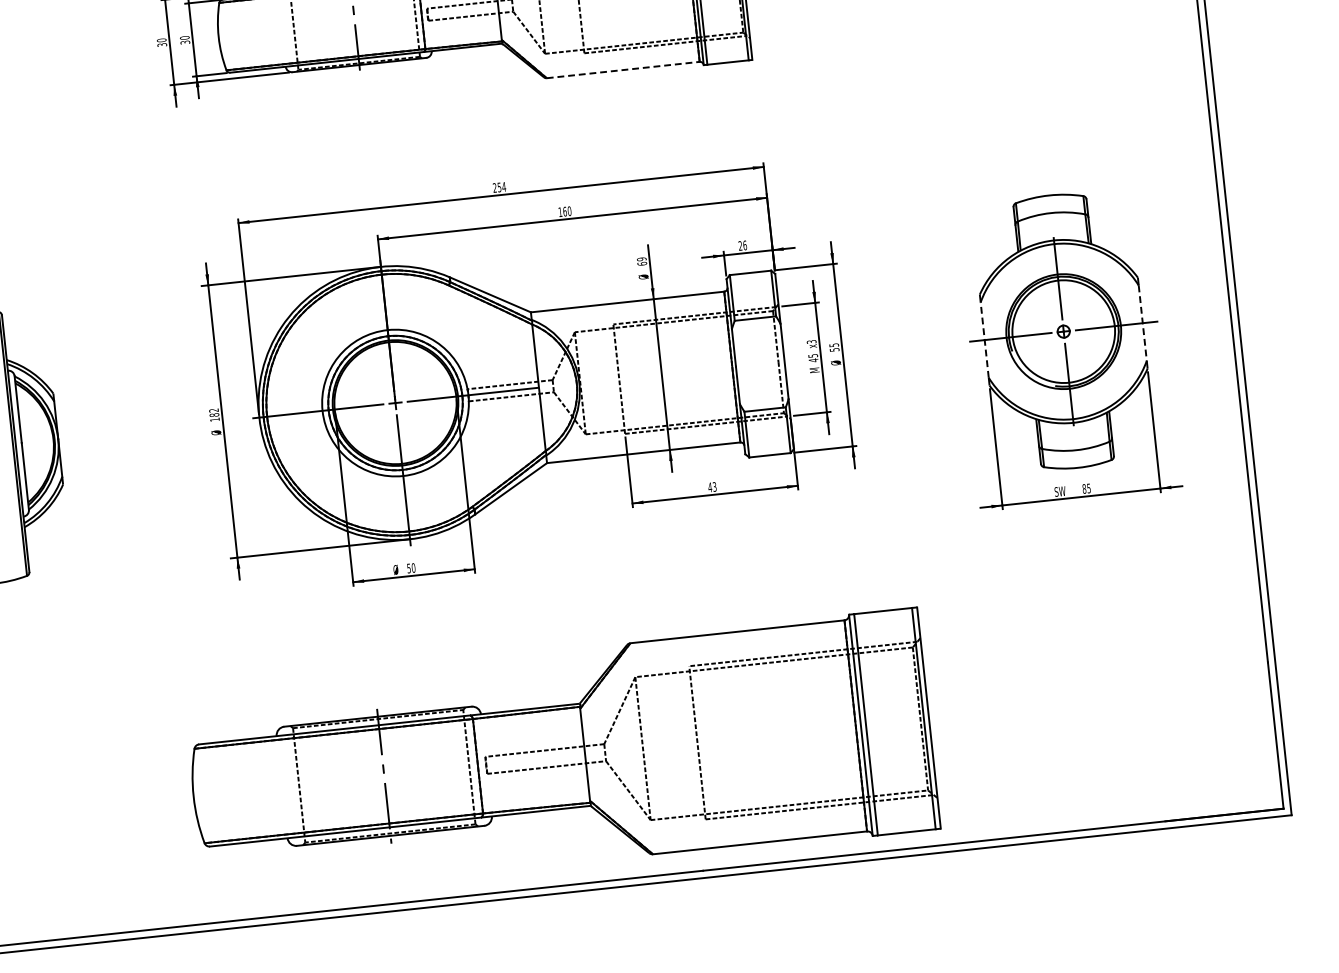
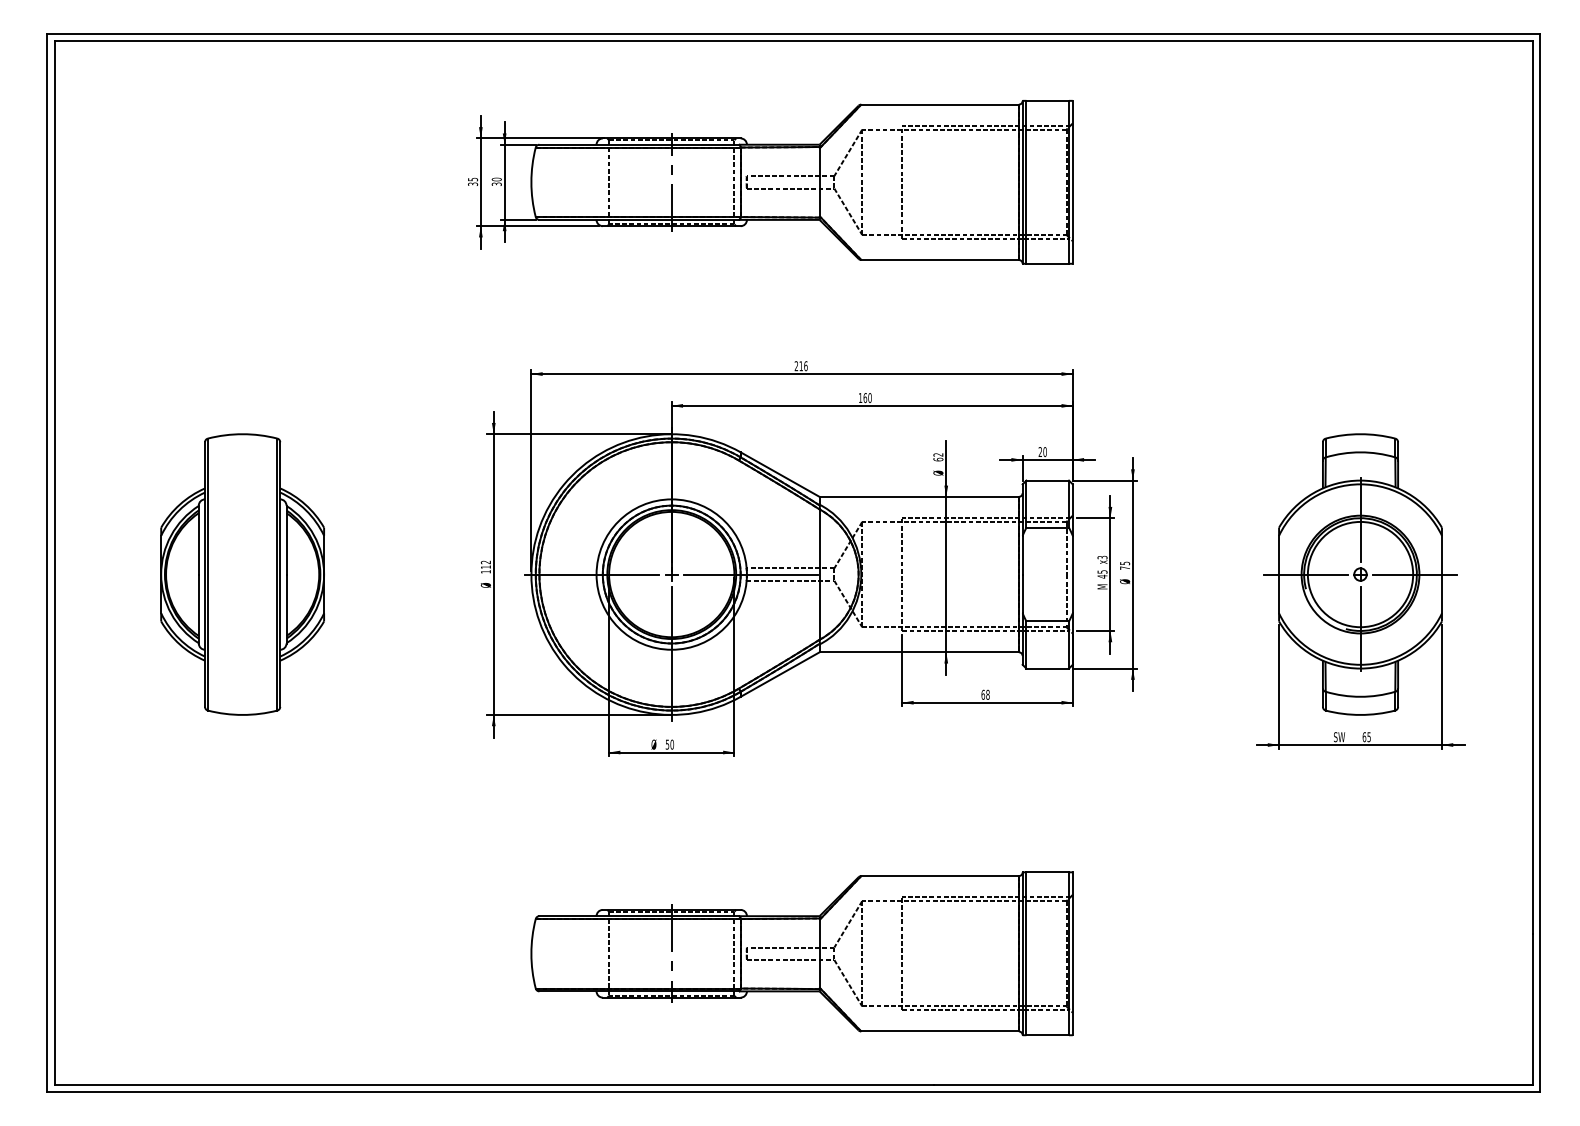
text: (162, 40) -> (473, 179), 30 -> 35
line: (623, 70) -> (940, 260), dashed -> solid
text: (501, 187) -> (803, 366), 254 -> 216
text: (744, 245) -> (1044, 451), 26 -> 20
text: (641, 258) -> (938, 454), 69 -> 62
line: (1142, 323) -> (1441, 574), dashed -> solid
line: (985, 339) -> (1279, 574), dashed -> solid
text: (834, 349) -> (1125, 567), 55 -> 75
text: (213, 414) -> (485, 566), 182 -> 112
text: (712, 486) -> (985, 694), 43 -> 68
text: (1084, 488) -> (1364, 736), 85 -> 65
part: (560, 757) -> (801, 953), size x0.71

